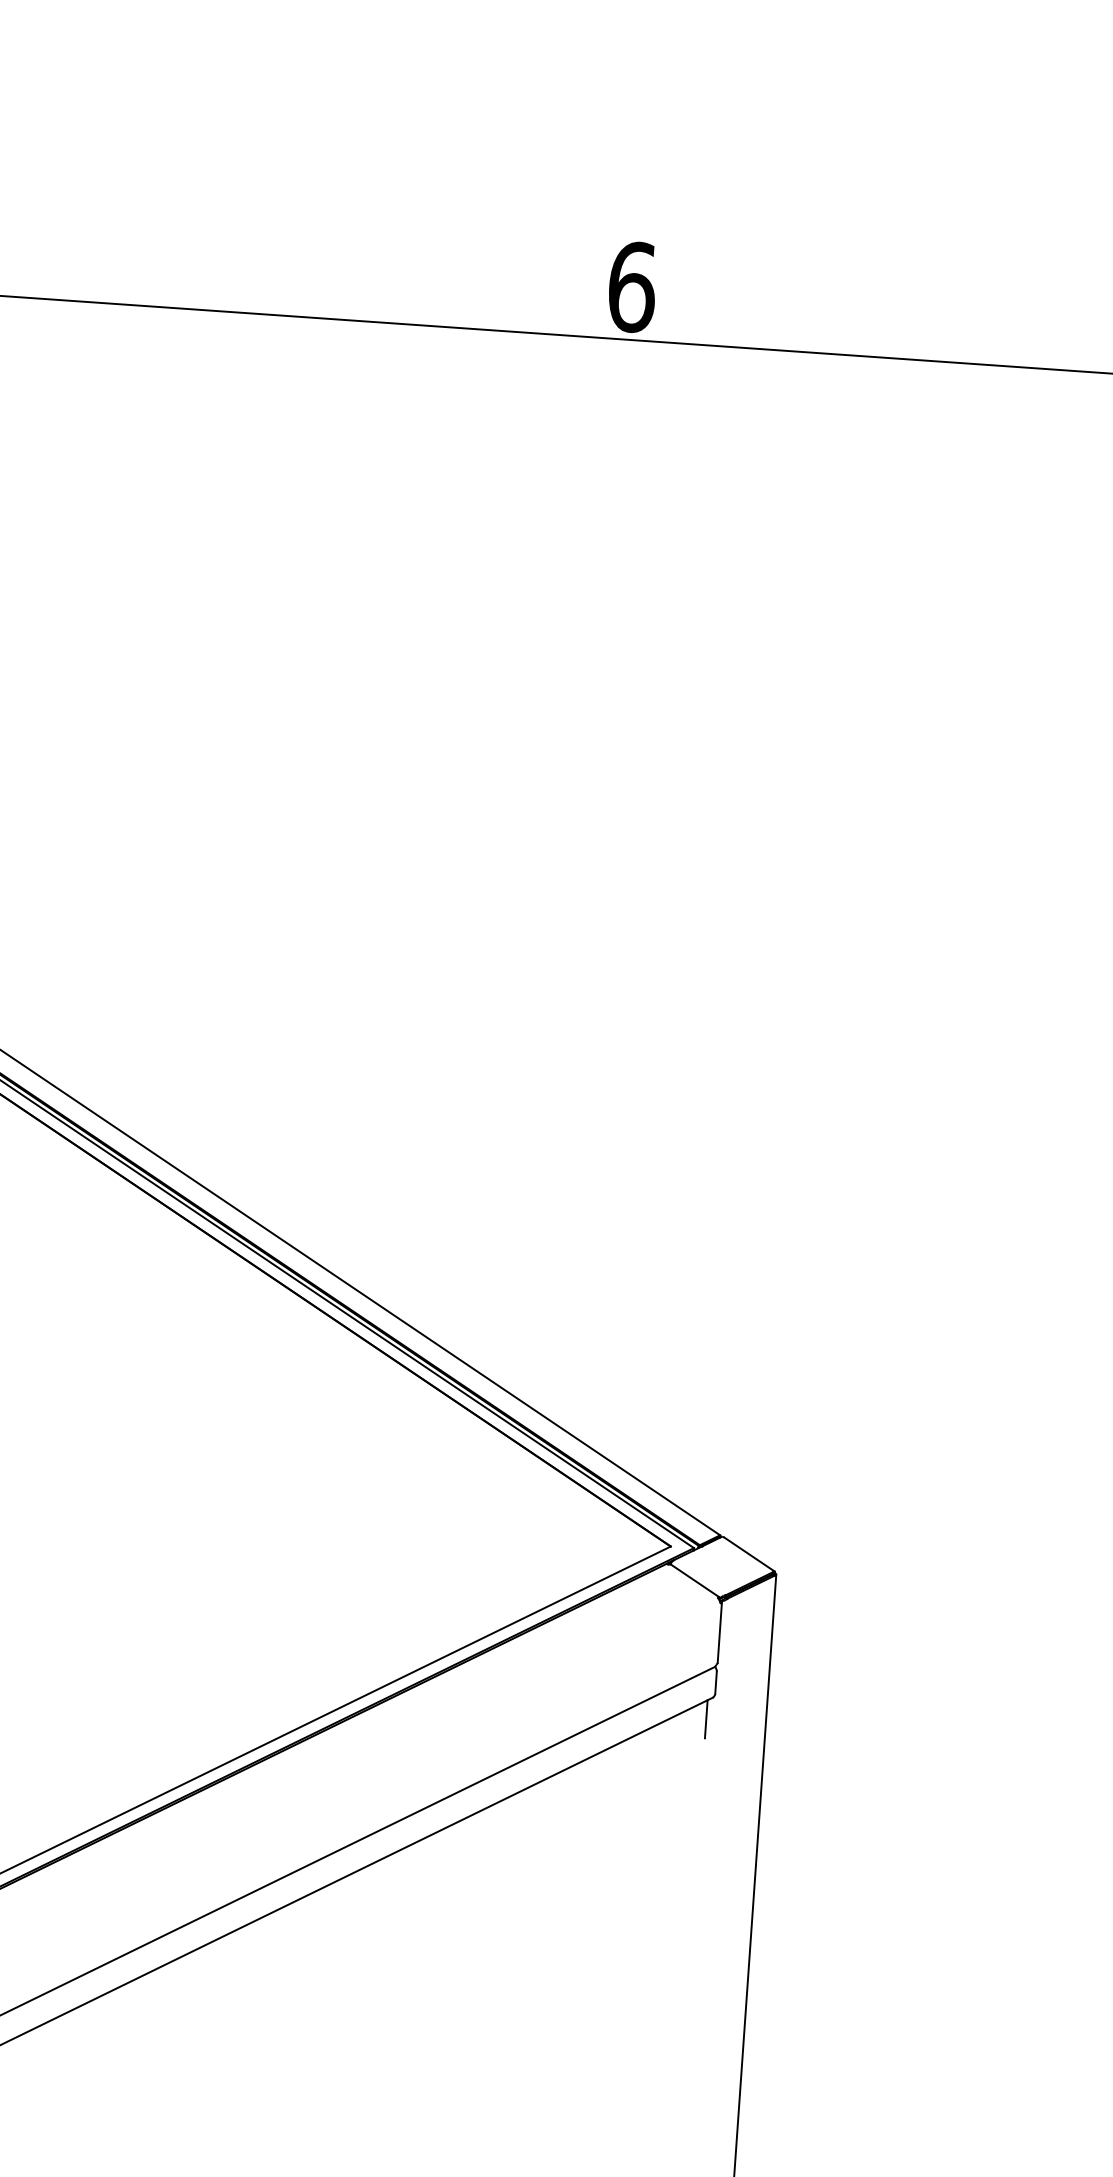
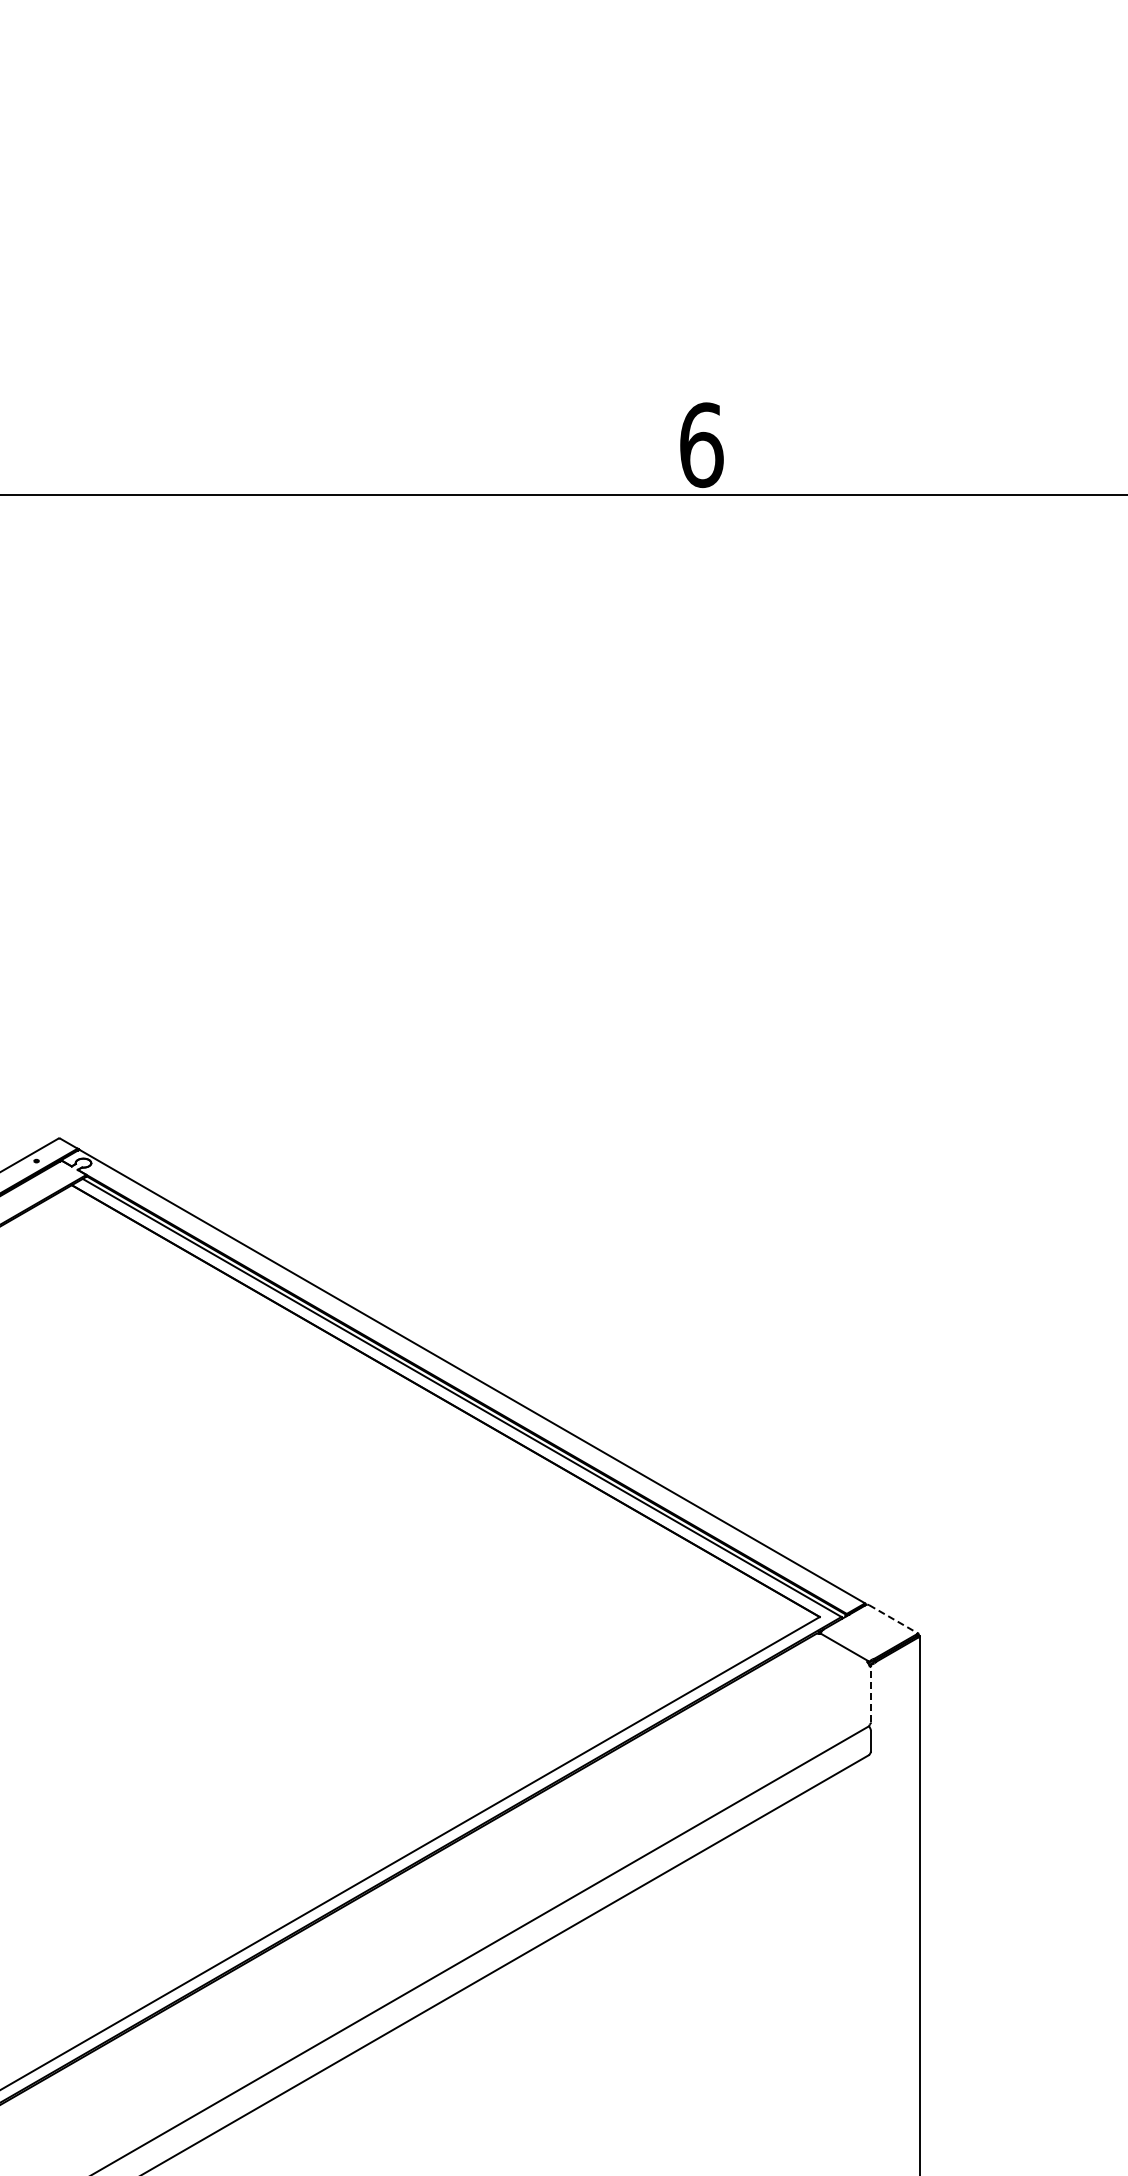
line: (750, 1554) -> (894, 1619), solid -> dashed
line: (720, 1632) -> (871, 1693), solid -> dashed
line: (706, 1718) -> (864, 1775), removed

